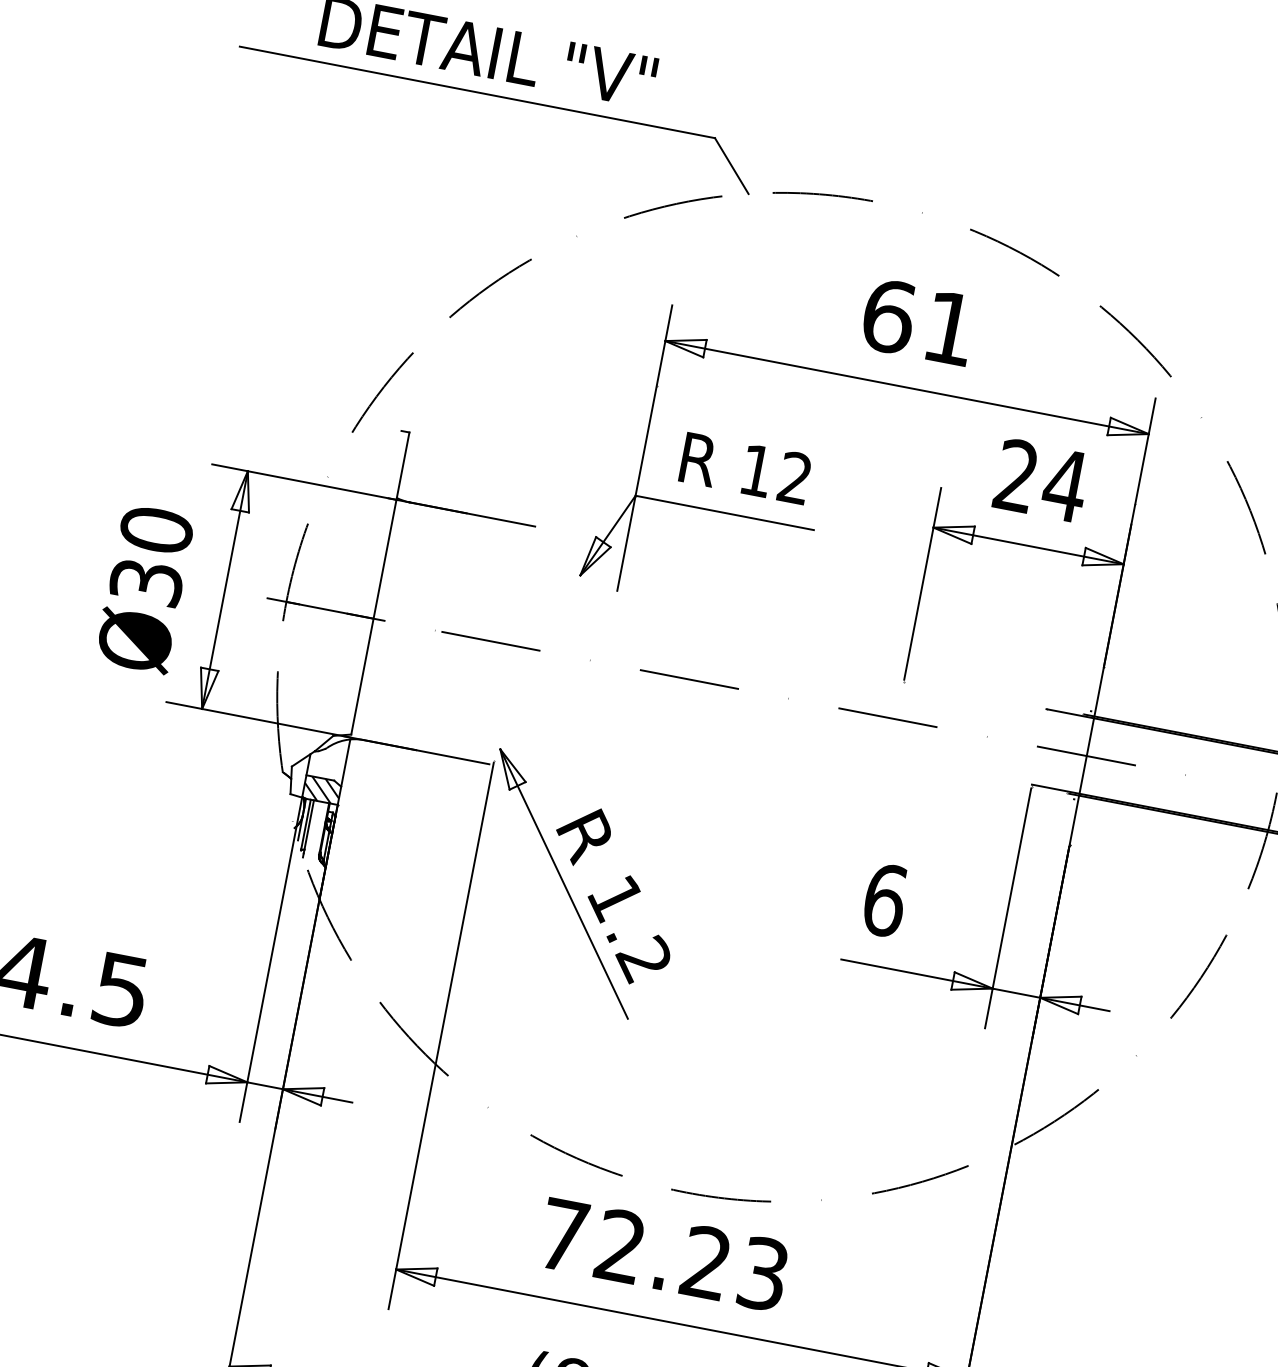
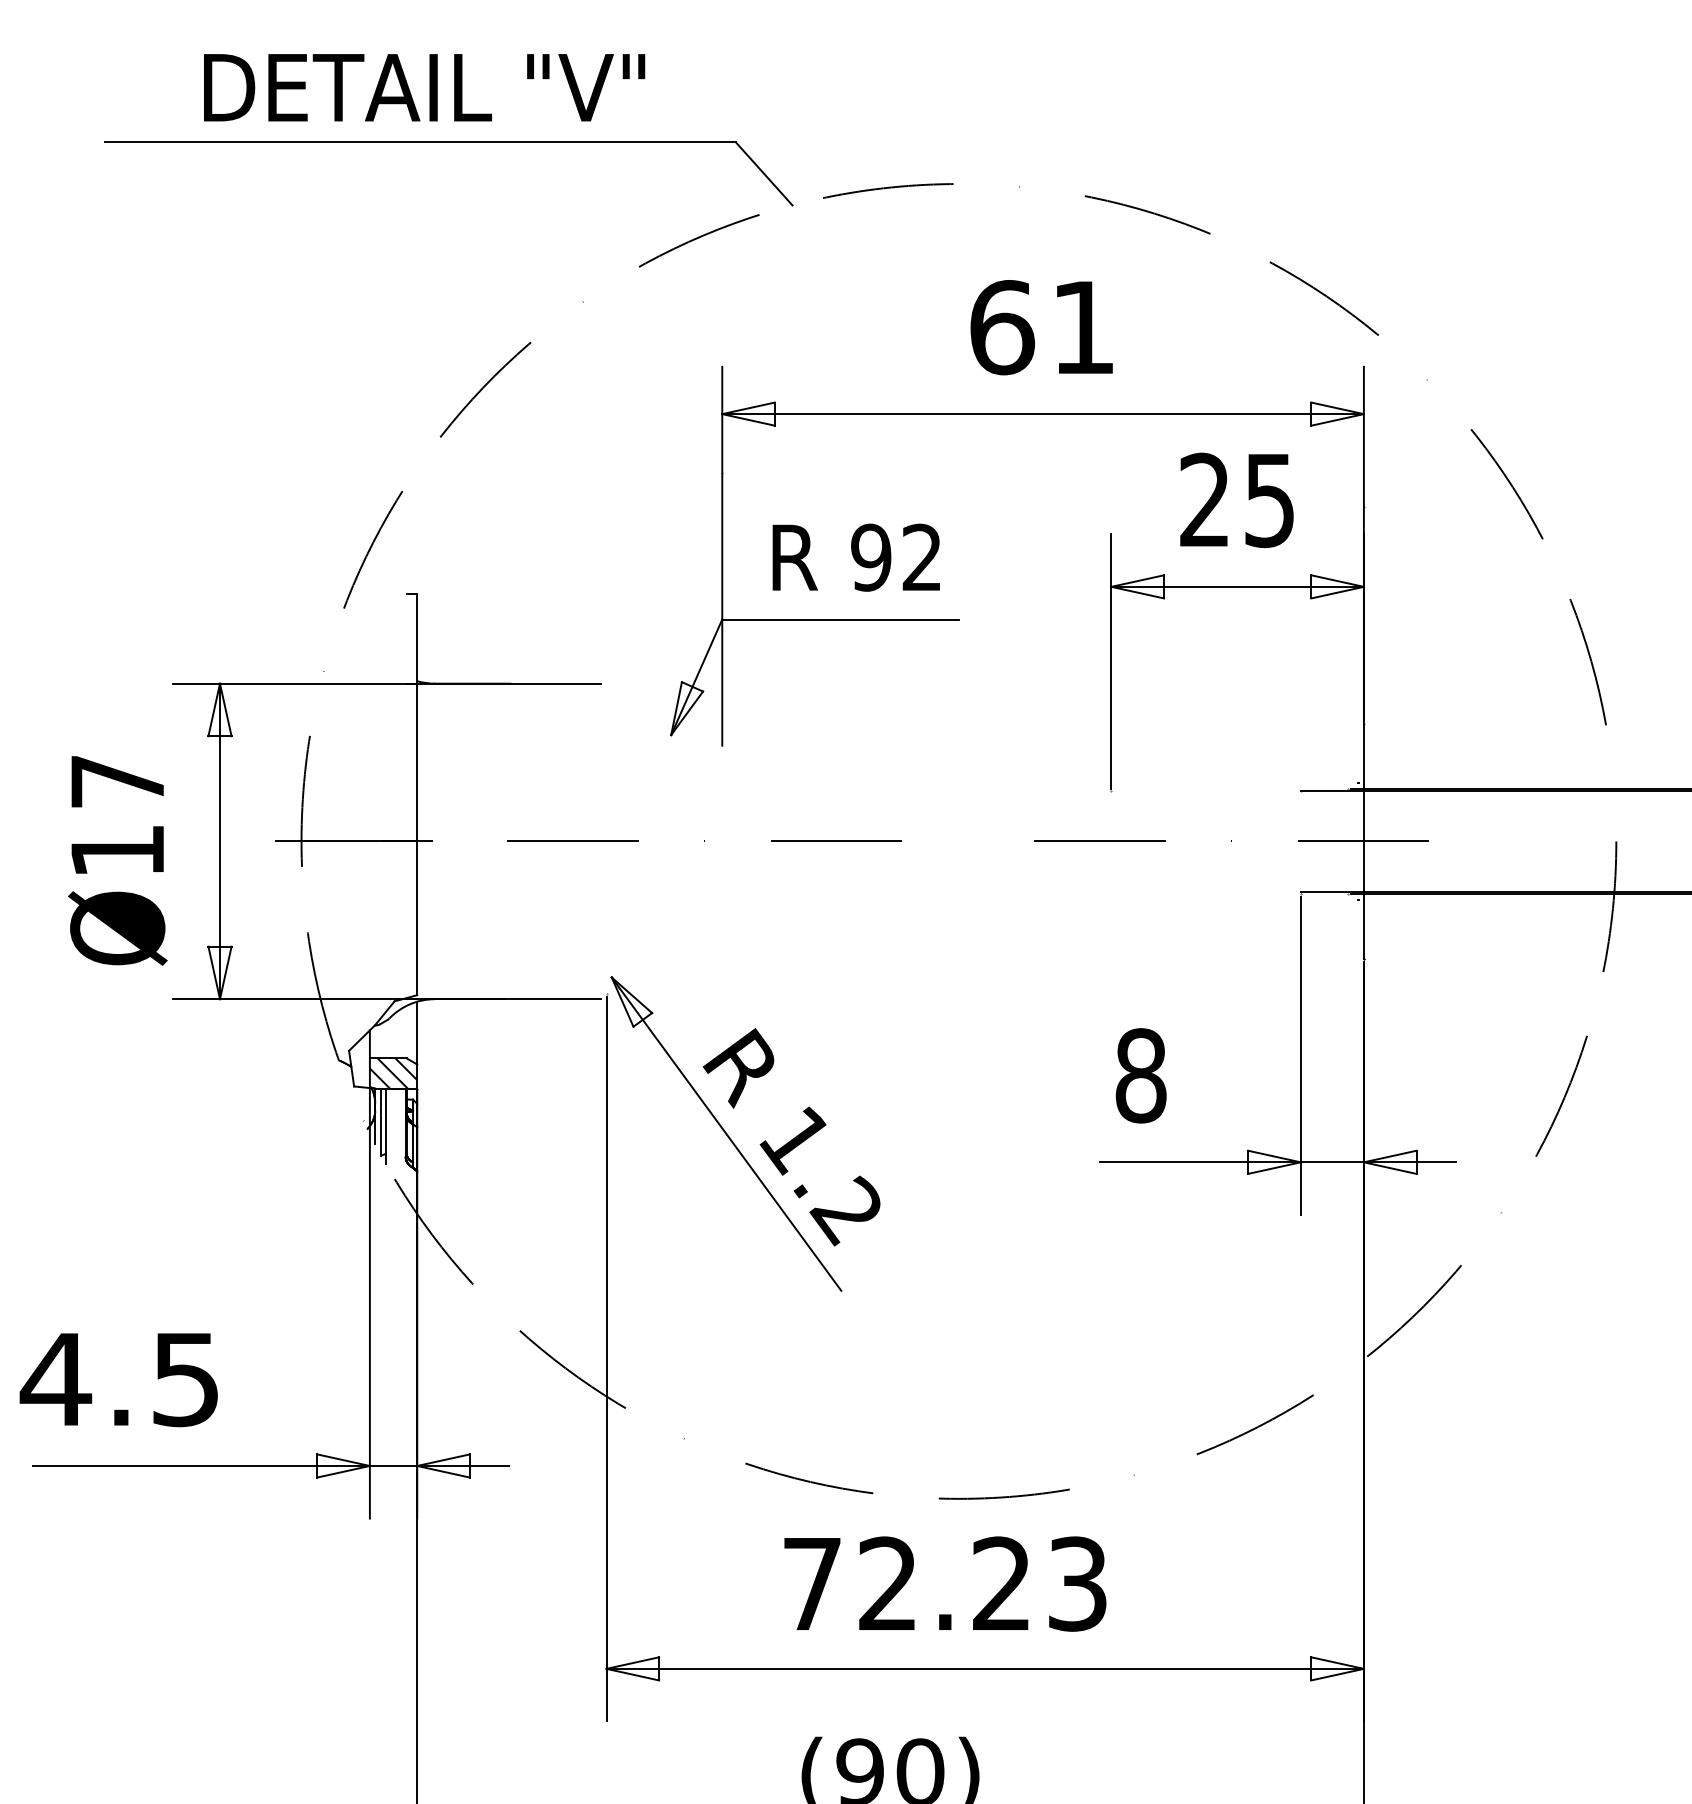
text: (757, 470) -> (871, 557), 12 -> 92
text: (1064, 486) -> (1269, 501), 24 -> 25
text: (151, 555) -> (117, 815), Ø30 -> Ø17
text: (885, 900) -> (1141, 1075), 6 -> 8

